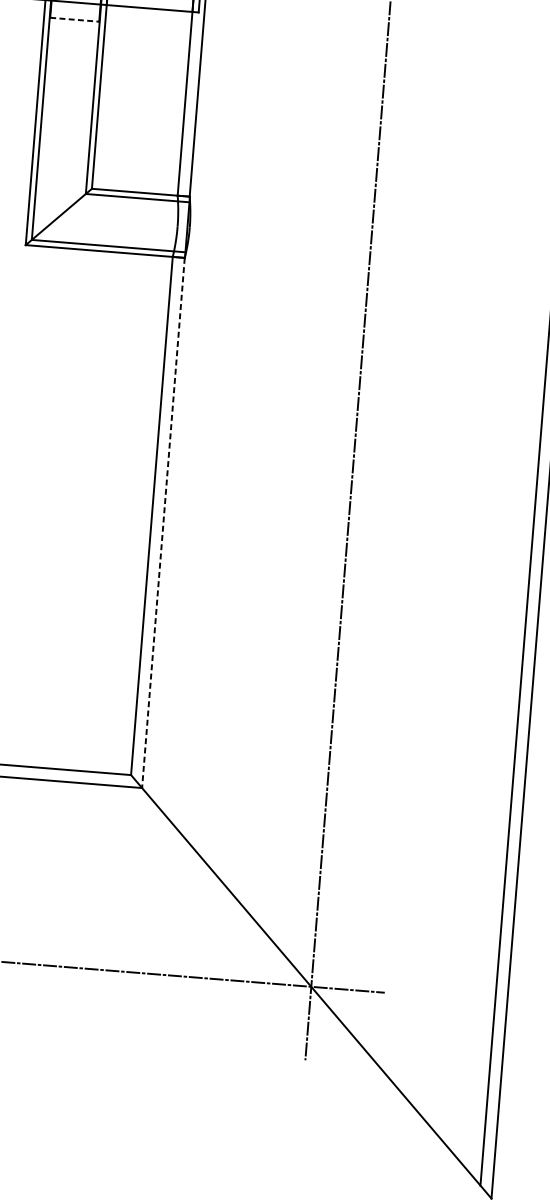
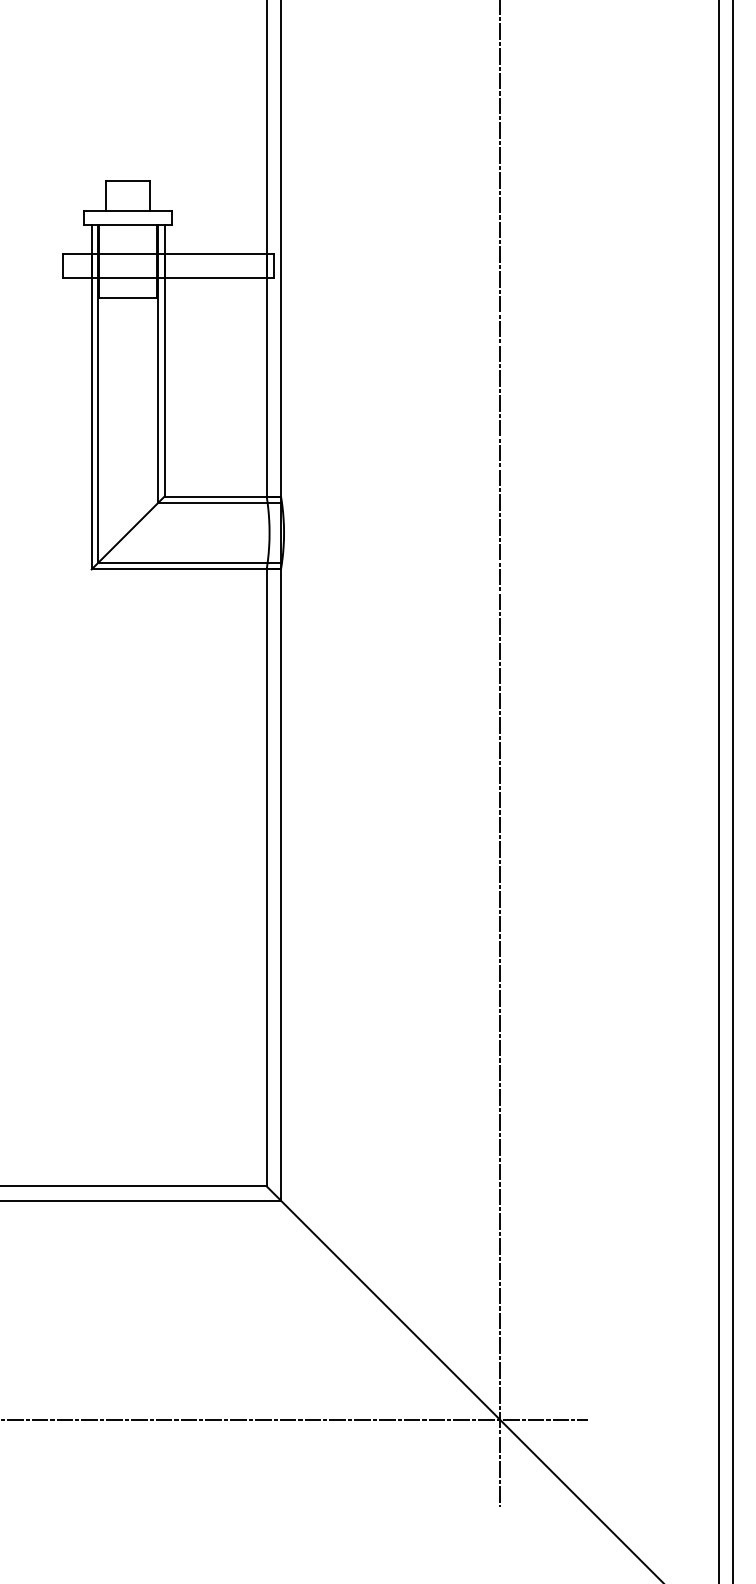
line: (75, 20) -> (128, 298), dashed -> solid
line: (163, 523) -> (281, 885), dashed -> solid

